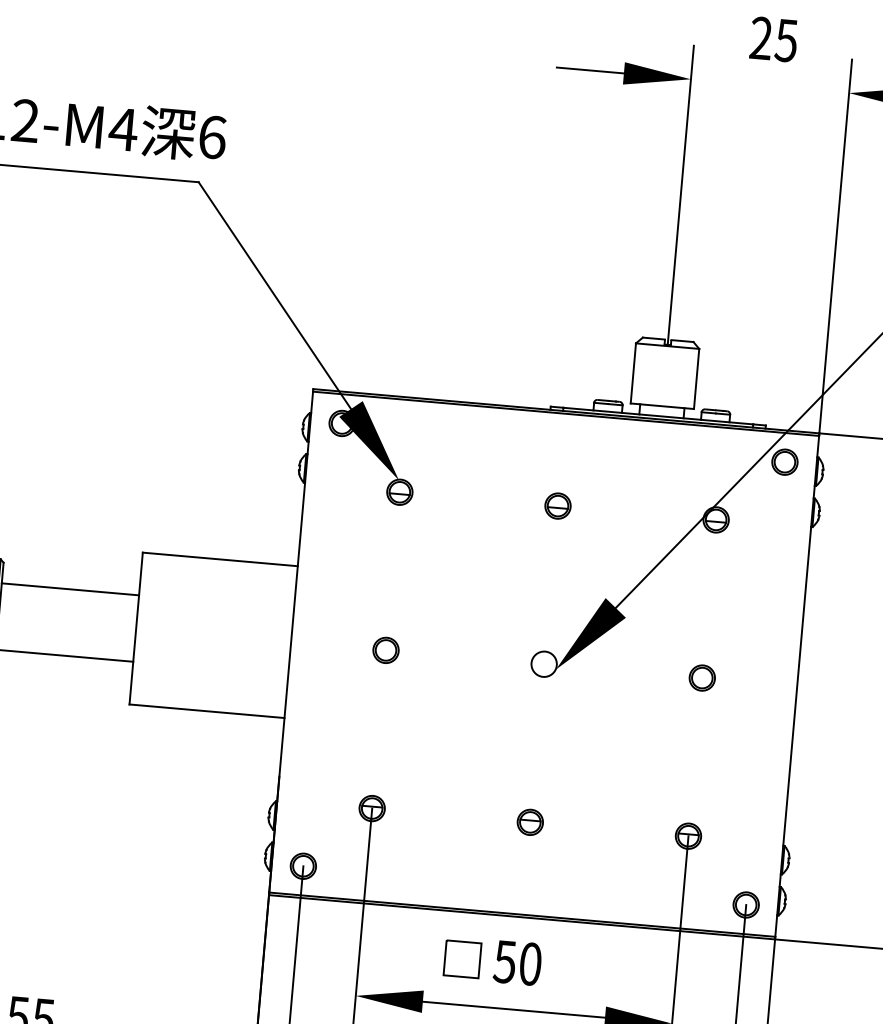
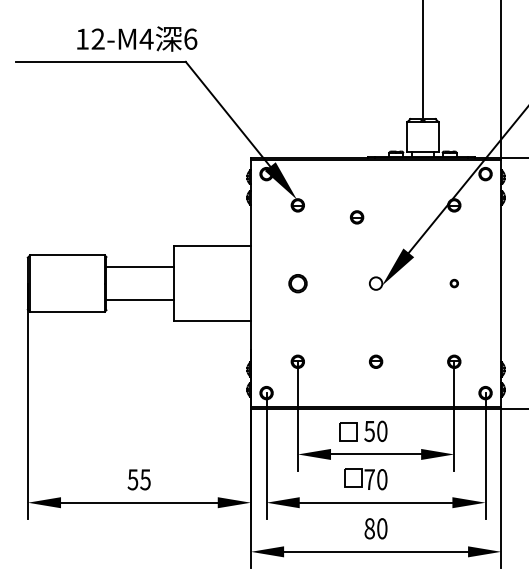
part: (558, 506) -> (357, 217), moved
circle: (385, 650) -> (297, 283), size x1.4
circle: (702, 677) -> (454, 283), size x0.6

